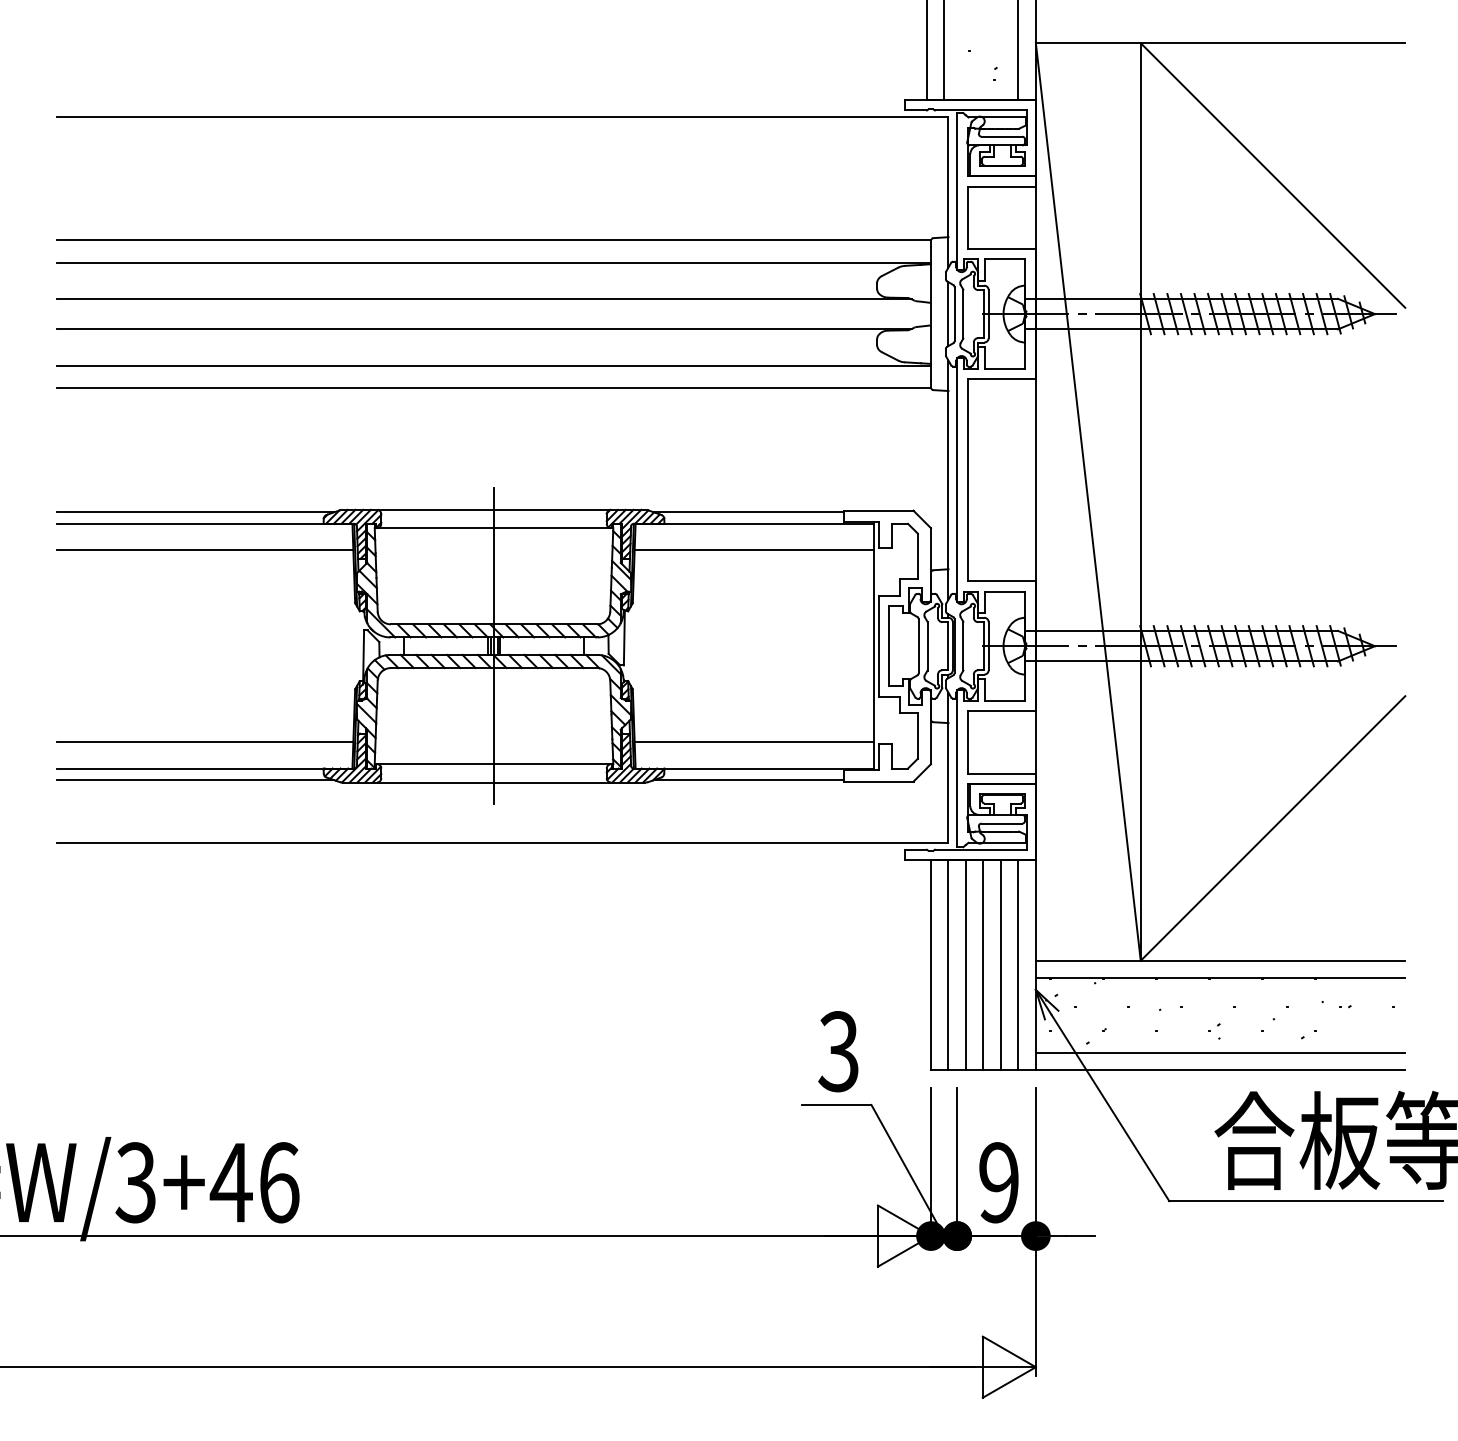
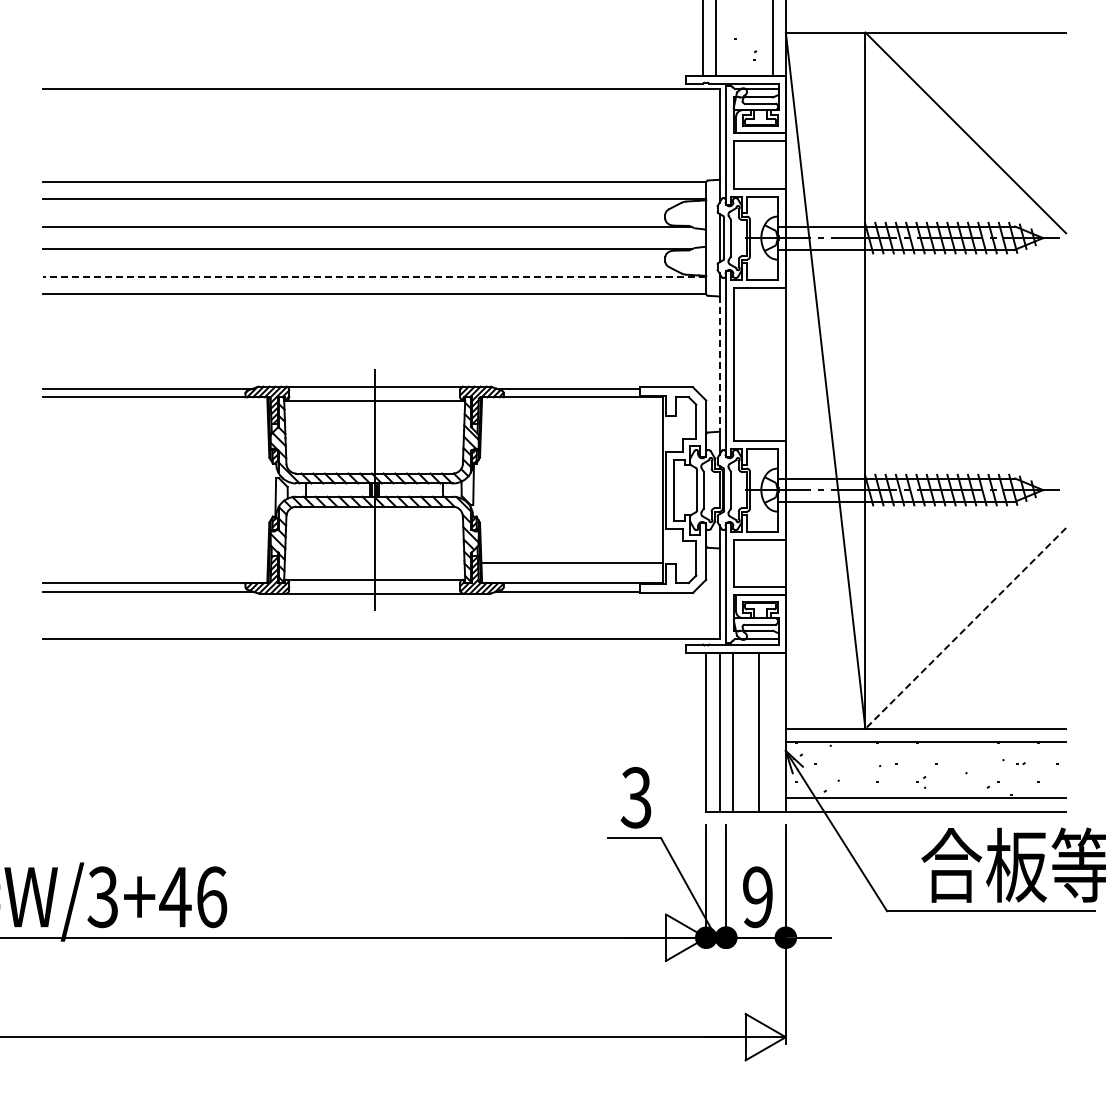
line: (493, 365) -> (374, 277), solid -> dashed
line: (948, 480) -> (719, 364), solid -> dashed
line: (205, 550) -> (155, 417), removed
line: (754, 550) -> (572, 417), removed
line: (205, 742) -> (155, 563), removed
line: (1272, 828) -> (965, 628), solid -> dashed
line: (984, 964) -> (746, 731), removed
line: (1018, 964) -> (772, 731), removed

